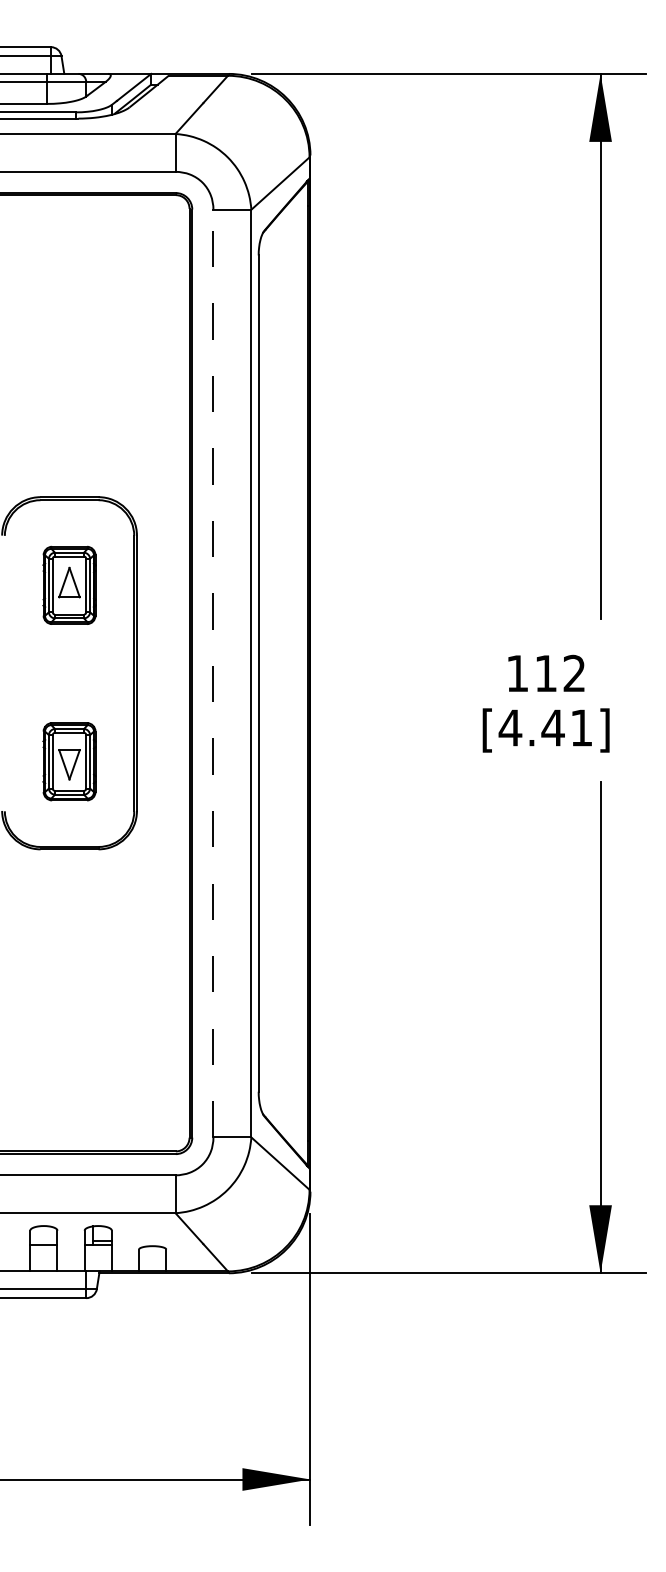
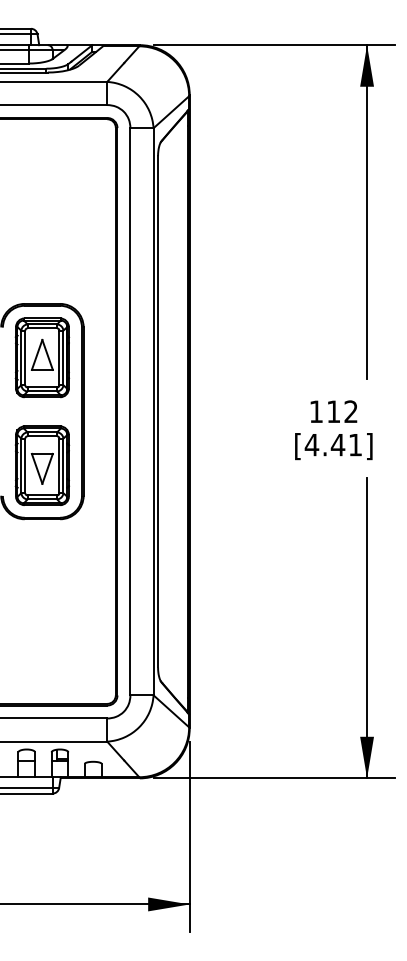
part: (69, 584) -> (42, 357), size x1.67
line: (213, 673) -> (130, 411), dashed -> solid
part: (69, 761) -> (42, 465), size x1.67

